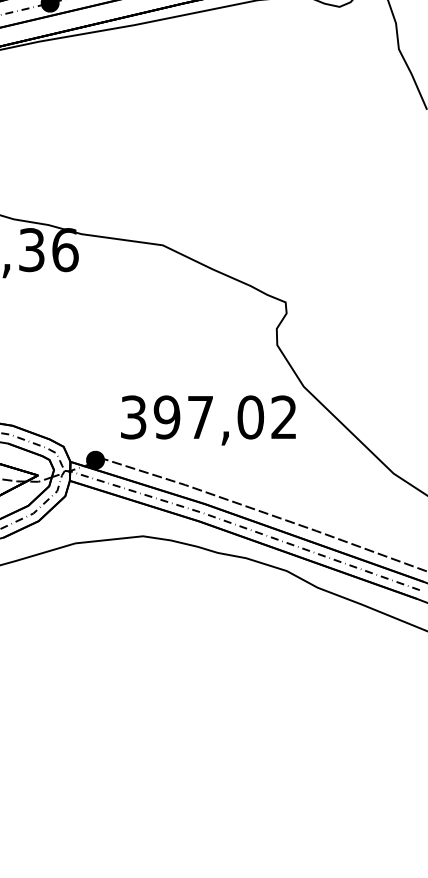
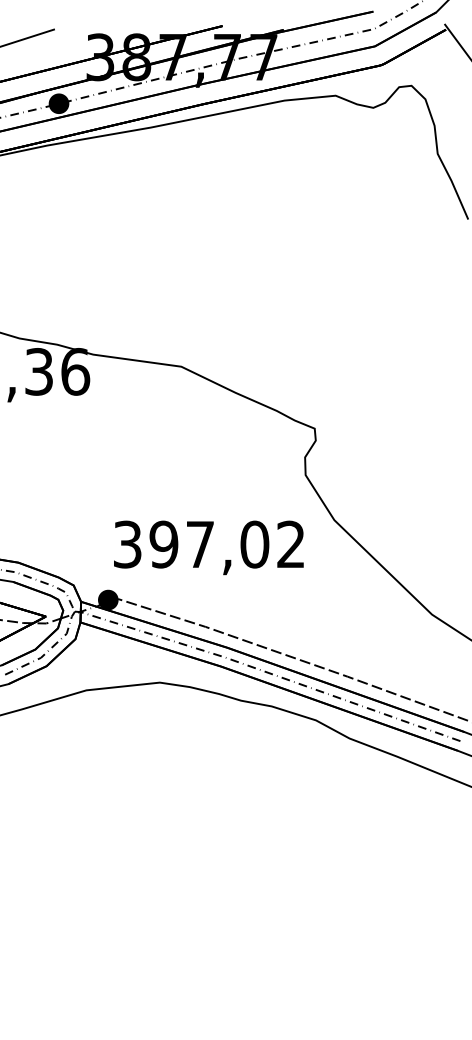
text: (208, 420) -> (208, 547), moved

